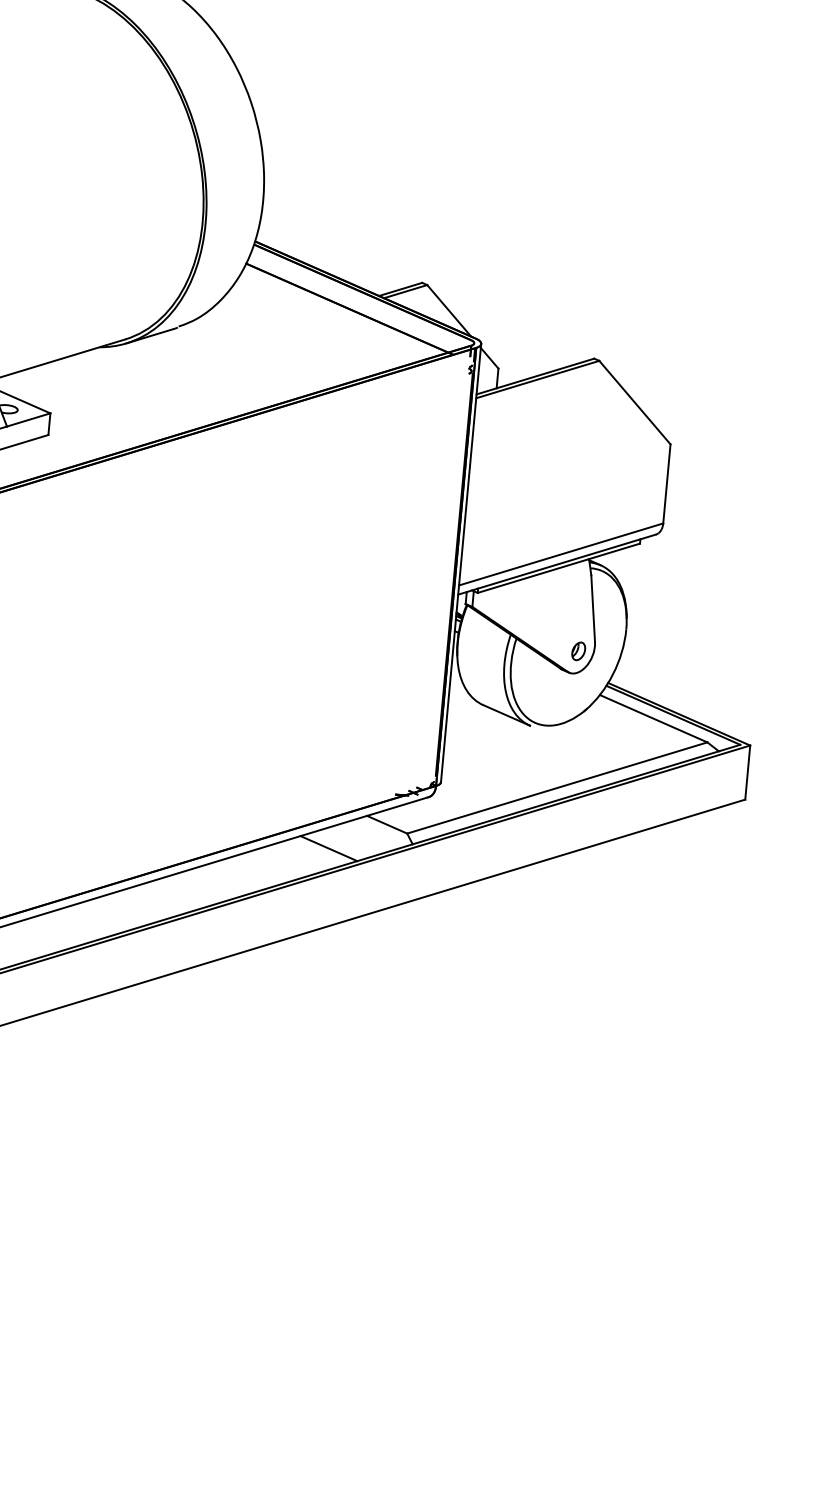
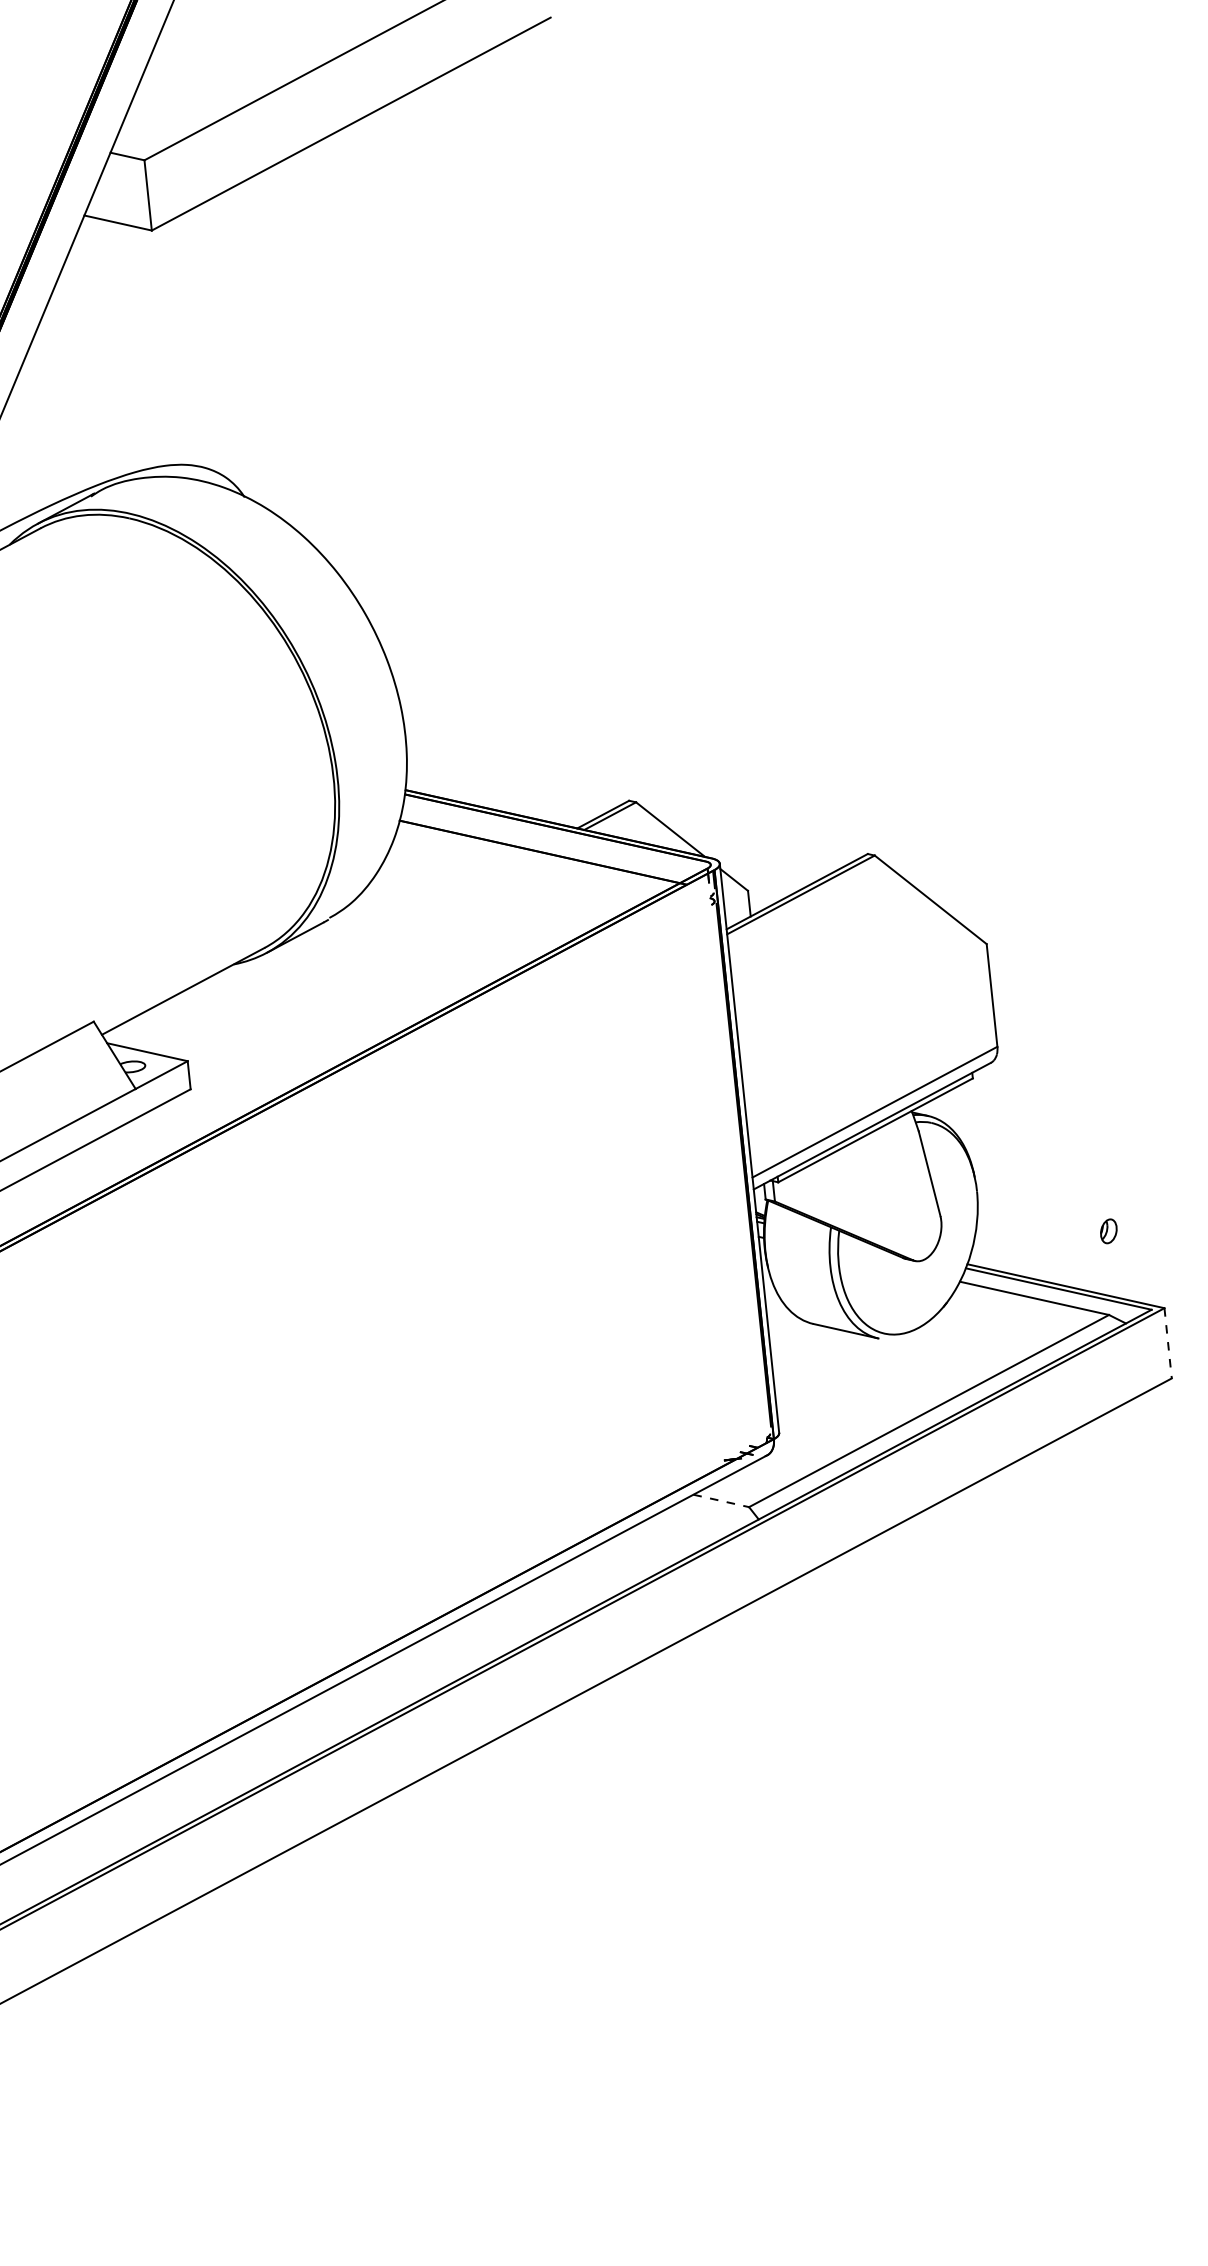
part: (578, 651) -> (1108, 1231), moved
line: (748, 772) -> (1168, 1343), solid -> dashed
line: (387, 824) -> (721, 1500), solid -> dashed
line: (328, 848) -> (652, 1545), removed

